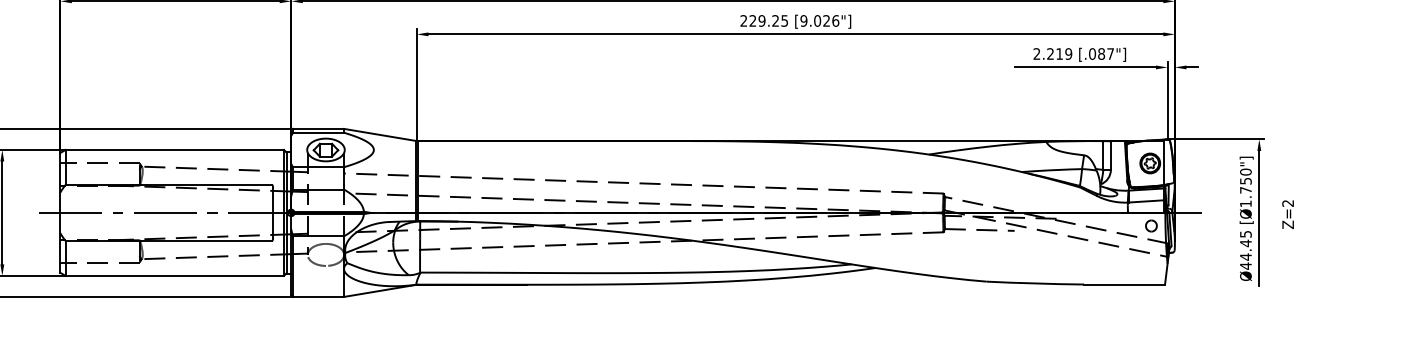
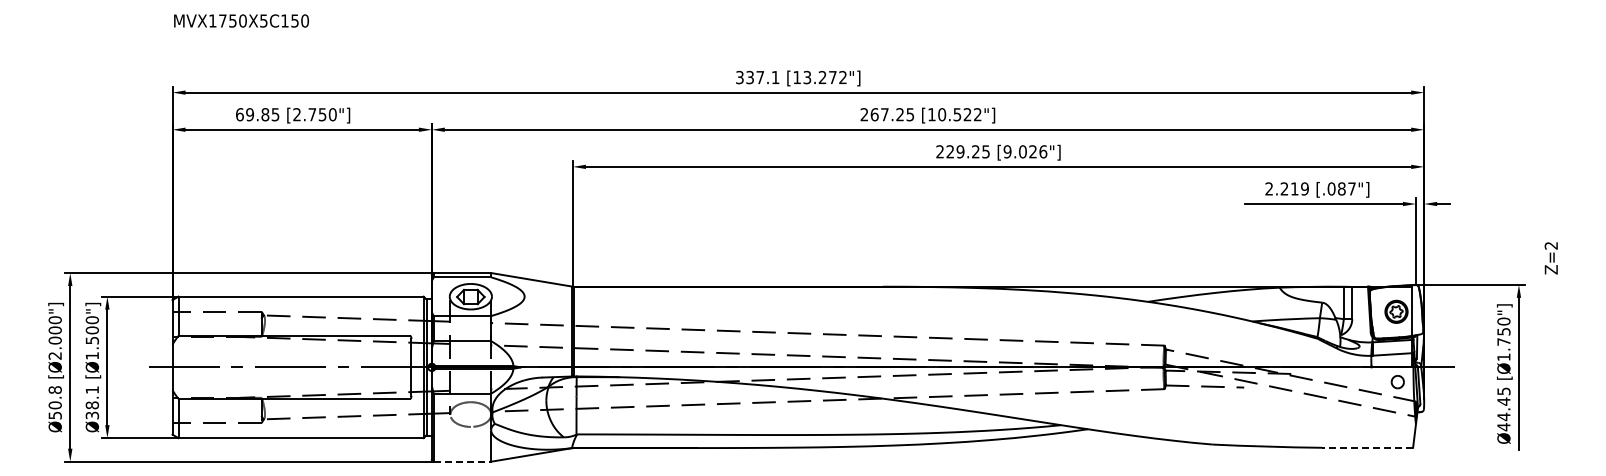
text: (1287, 214) -> (1550, 258), moved
line: (1124, 284) -> (1367, 447), solid -> dashed
line: (318, 296) -> (462, 461), solid -> dashed

